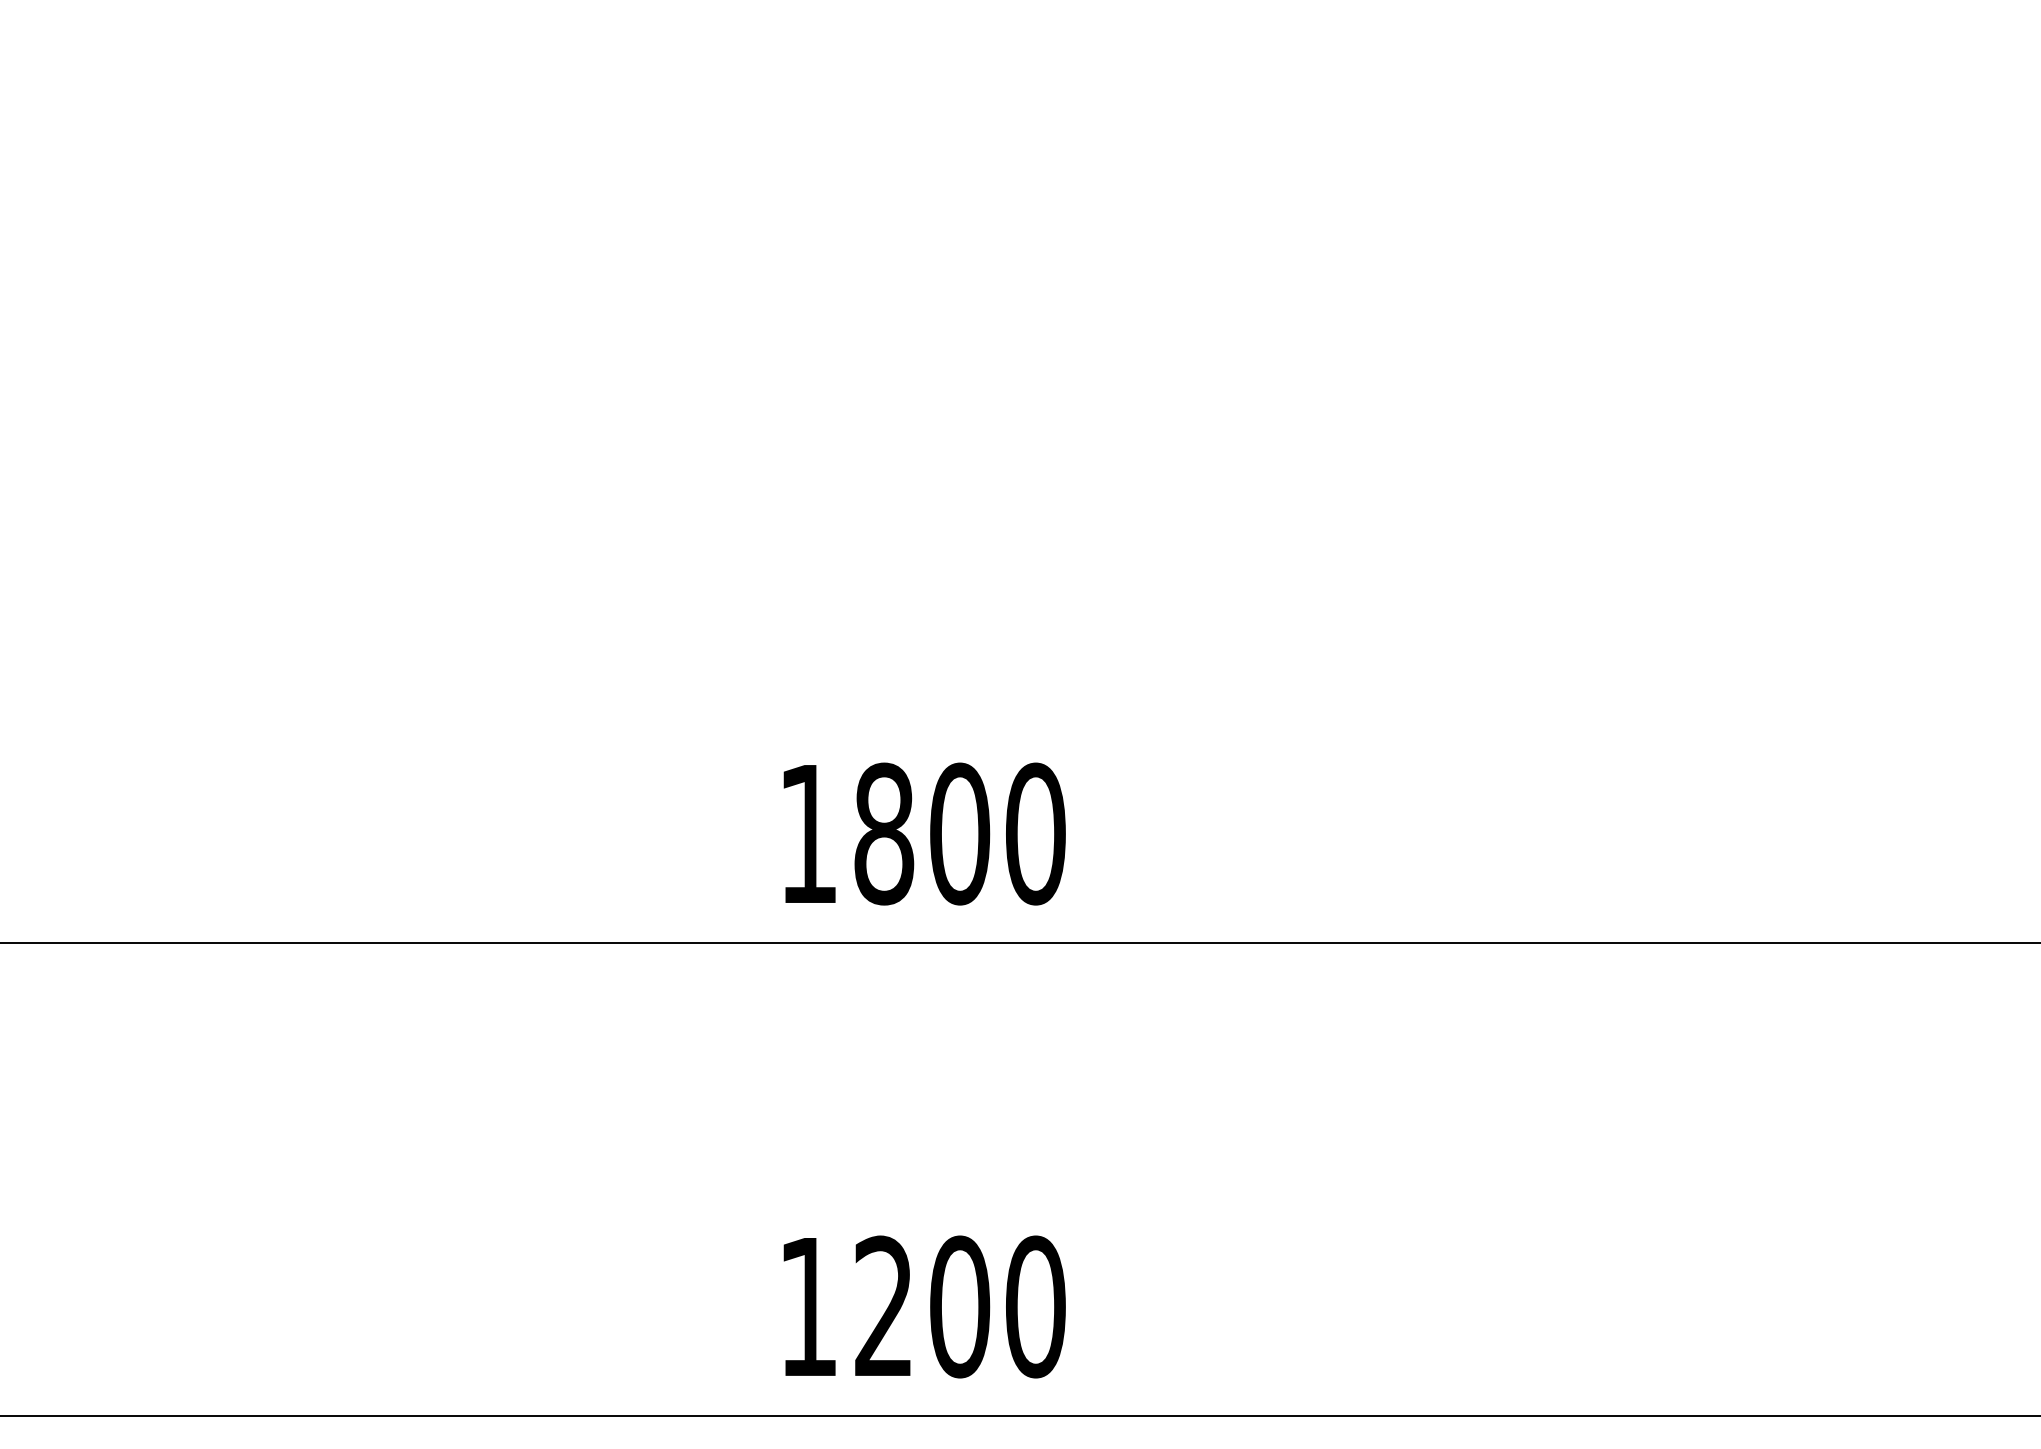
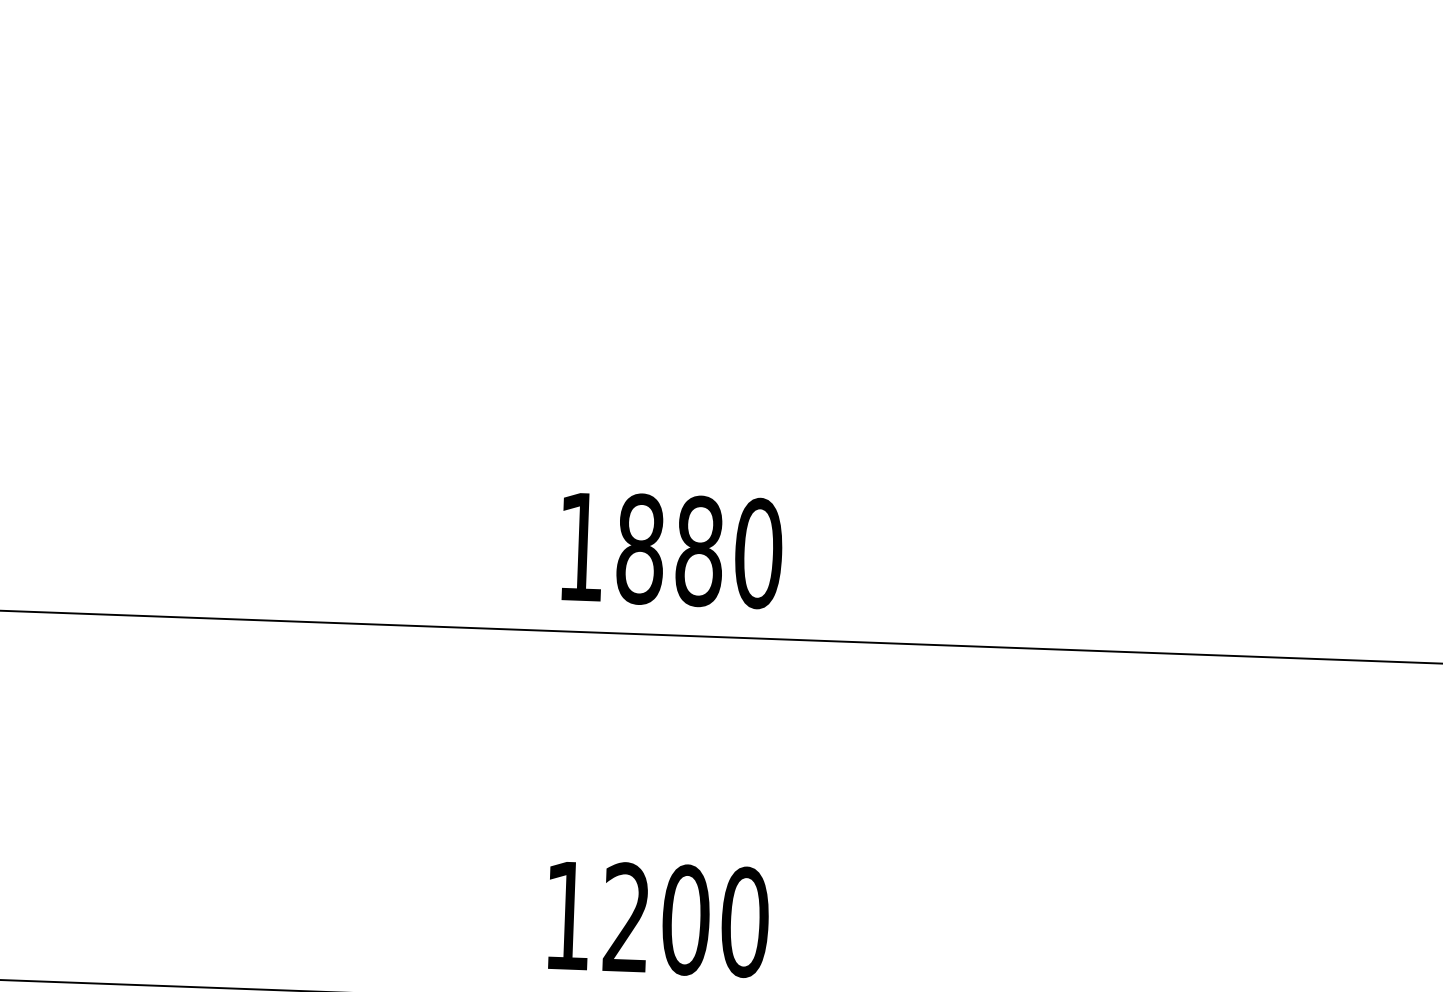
text: (960, 833) -> (699, 550), 1800 -> 1880

